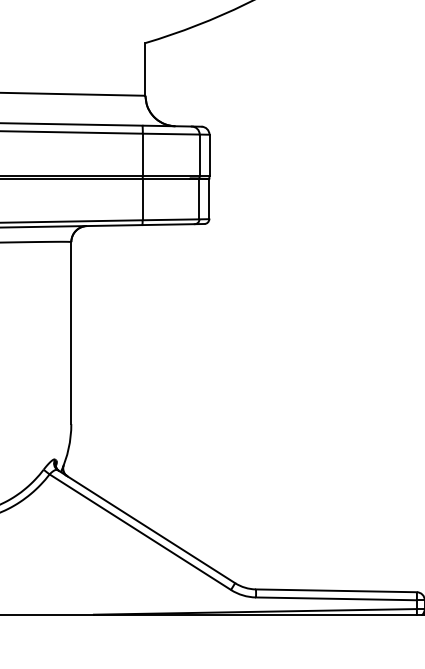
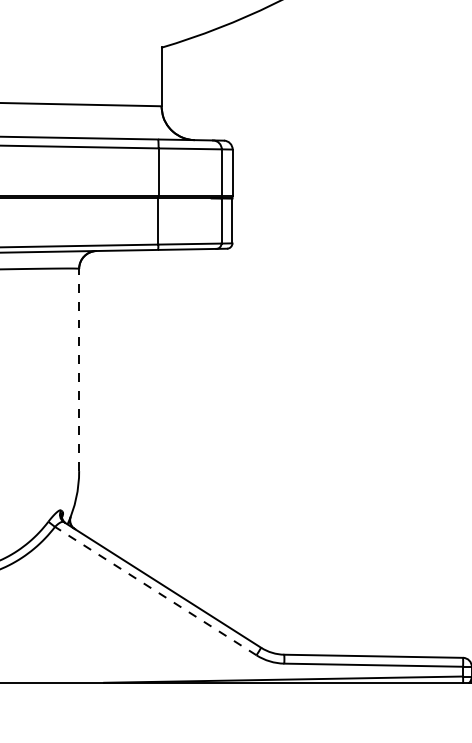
line: (71, 332) -> (79, 369), solid -> dashed
line: (140, 532) -> (156, 591), solid -> dashed

